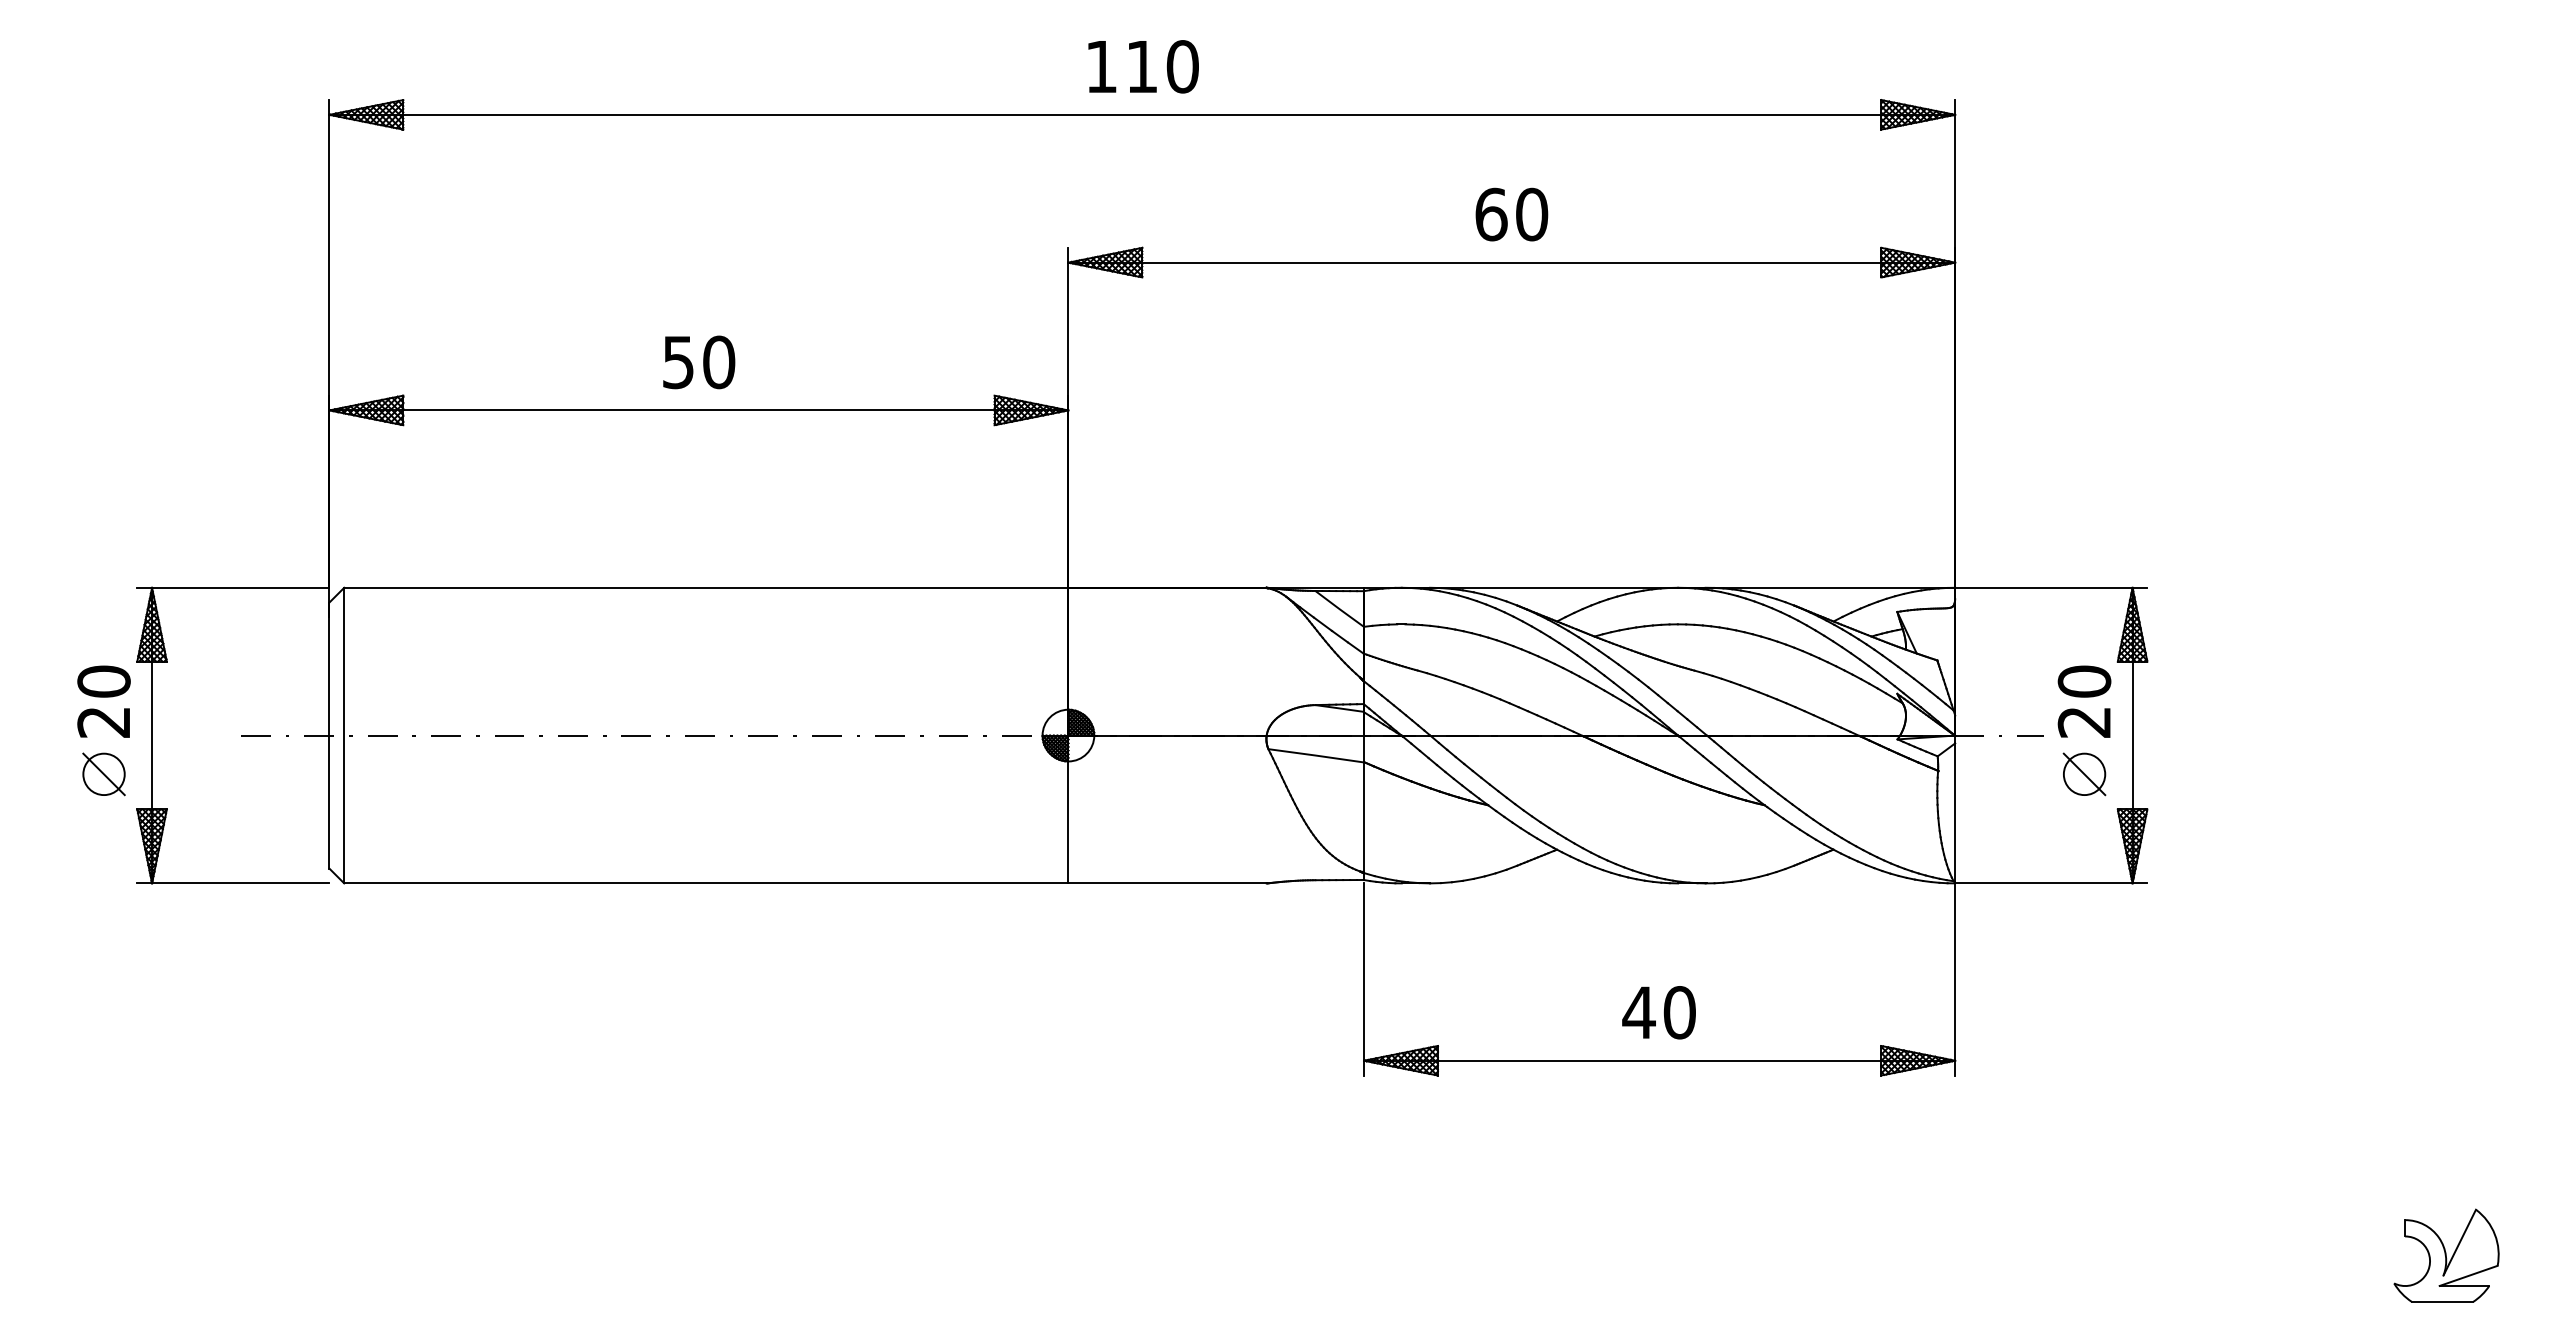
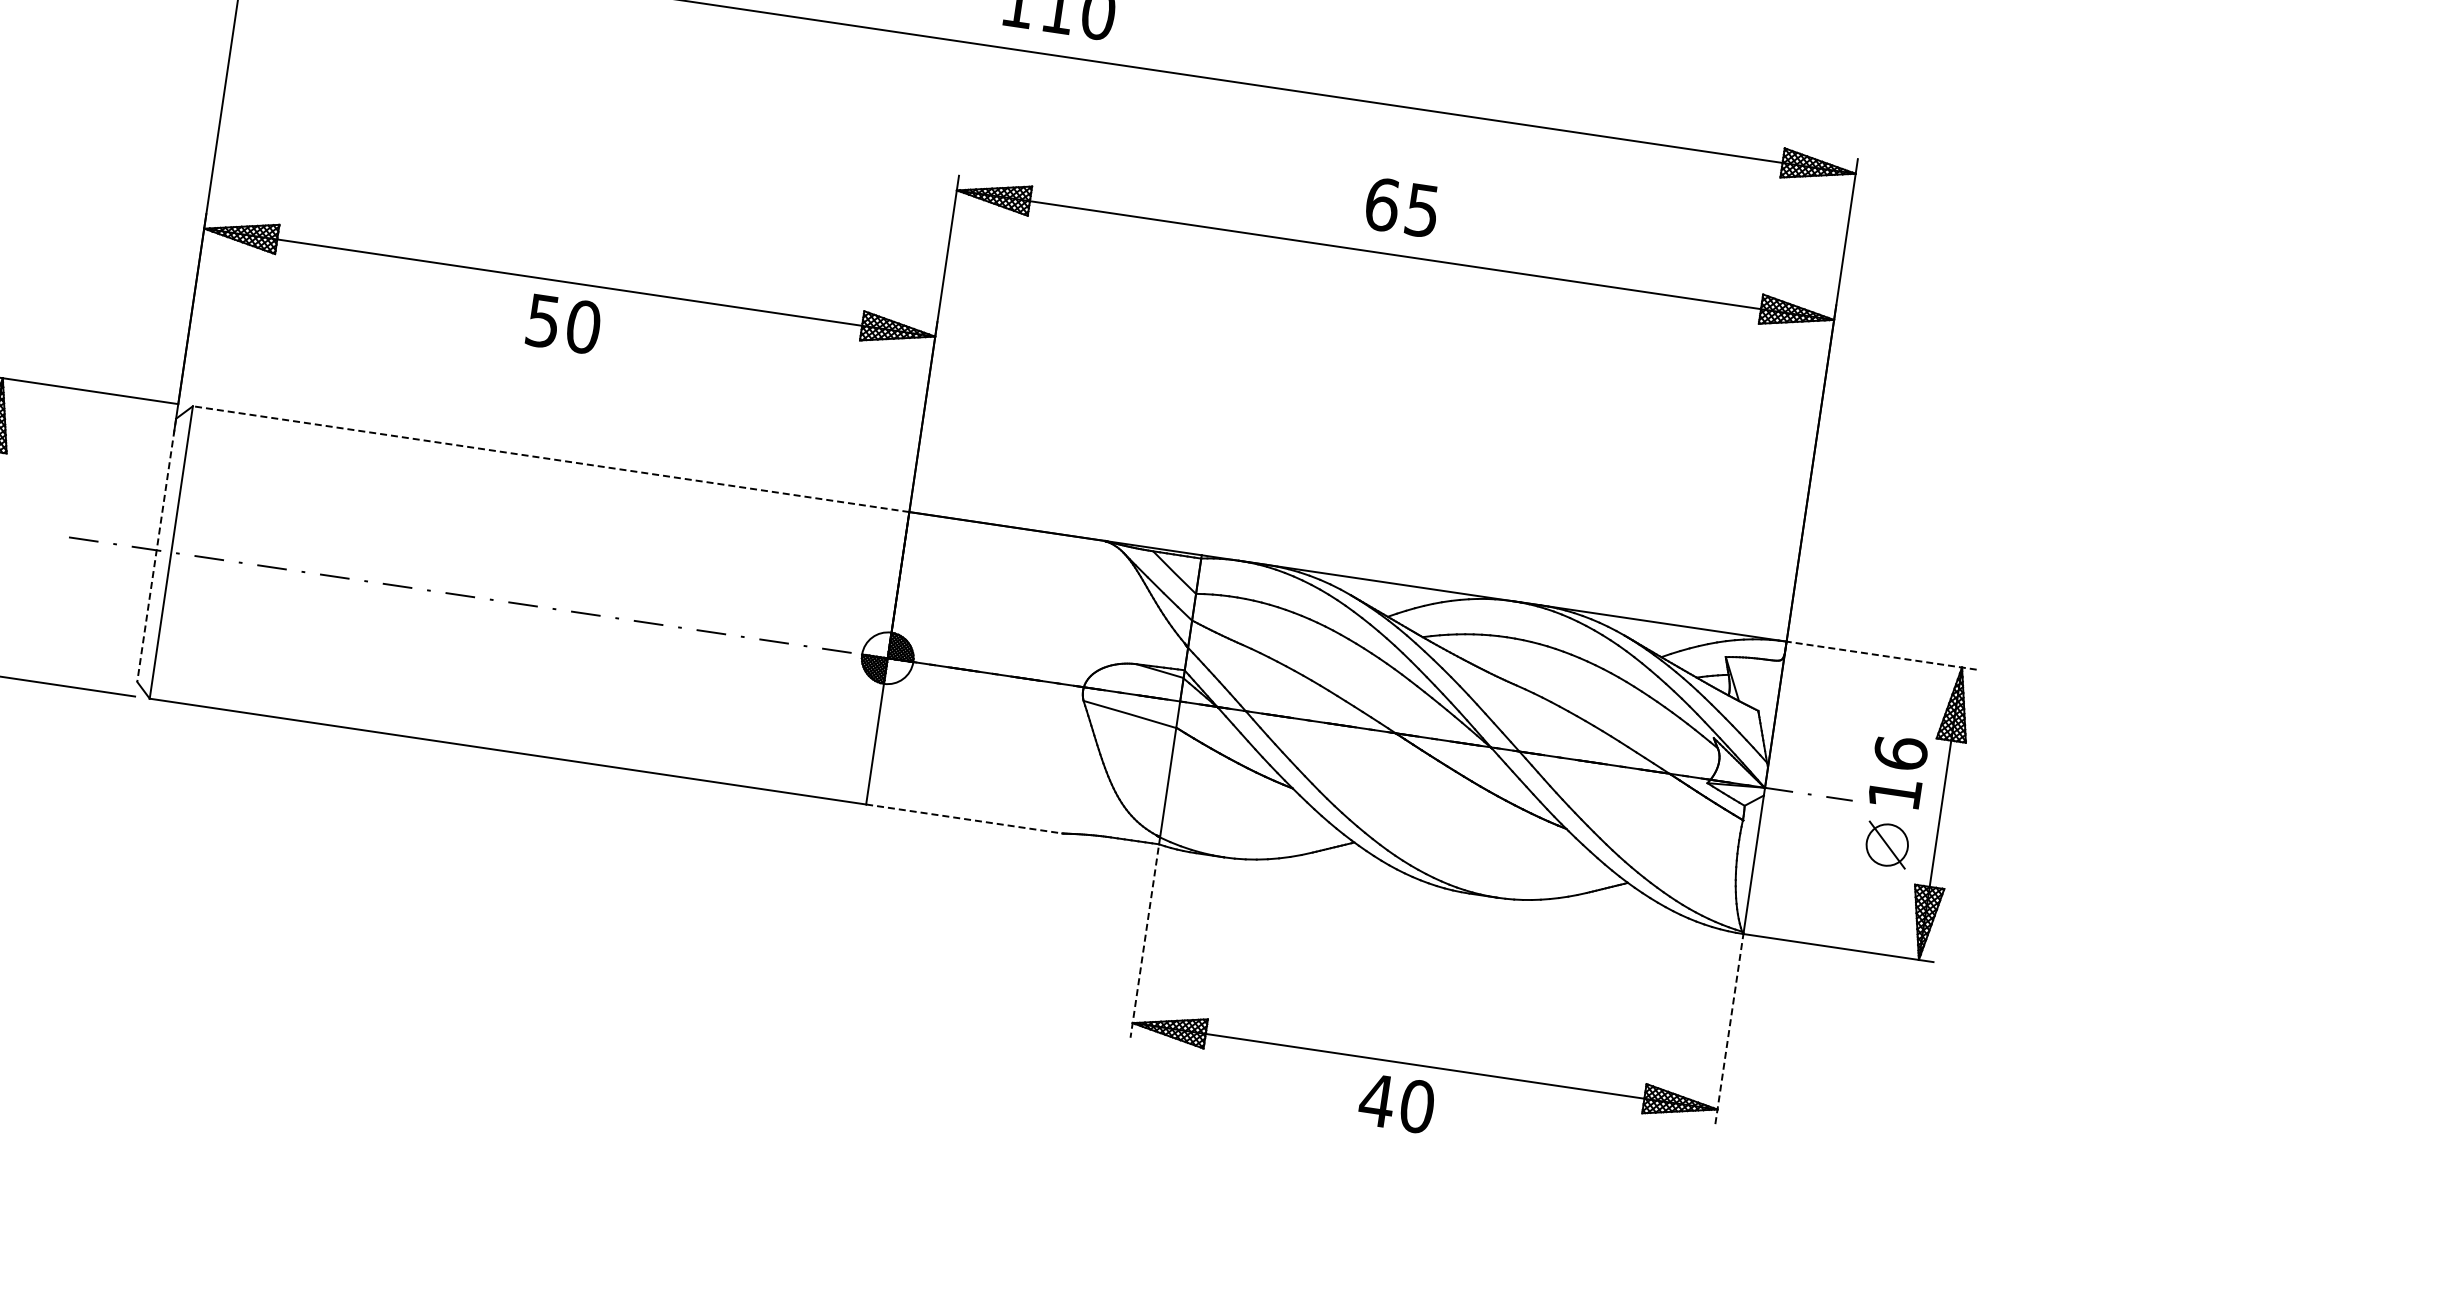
text: (1532, 214) -> (1422, 210), 60 -> 65
text: (699, 362) -> (564, 324), moved
line: (705, 587) -> (550, 458), solid -> dashed
line: (2050, 587) -> (1880, 655), solid -> dashed
text: (2084, 701) -> (1897, 772), 20 -> 16
line: (329, 736) -> (156, 551), solid -> dashed
line: (1168, 883) -> (965, 819), solid -> dashed
line: (1955, 978) -> (1729, 1028), solid -> dashed
line: (1364, 979) -> (1145, 942), solid -> dashed
text: (1658, 1012) -> (1396, 1103), moved

